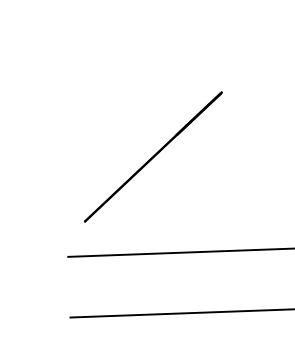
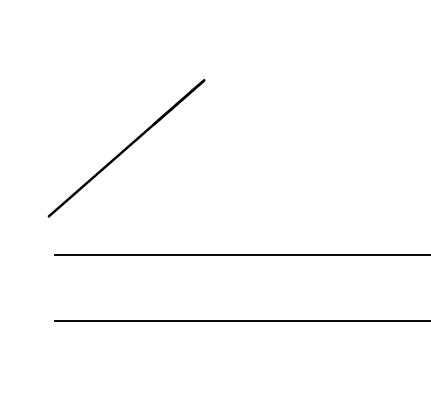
line: (153, 156) -> (126, 147), moved

